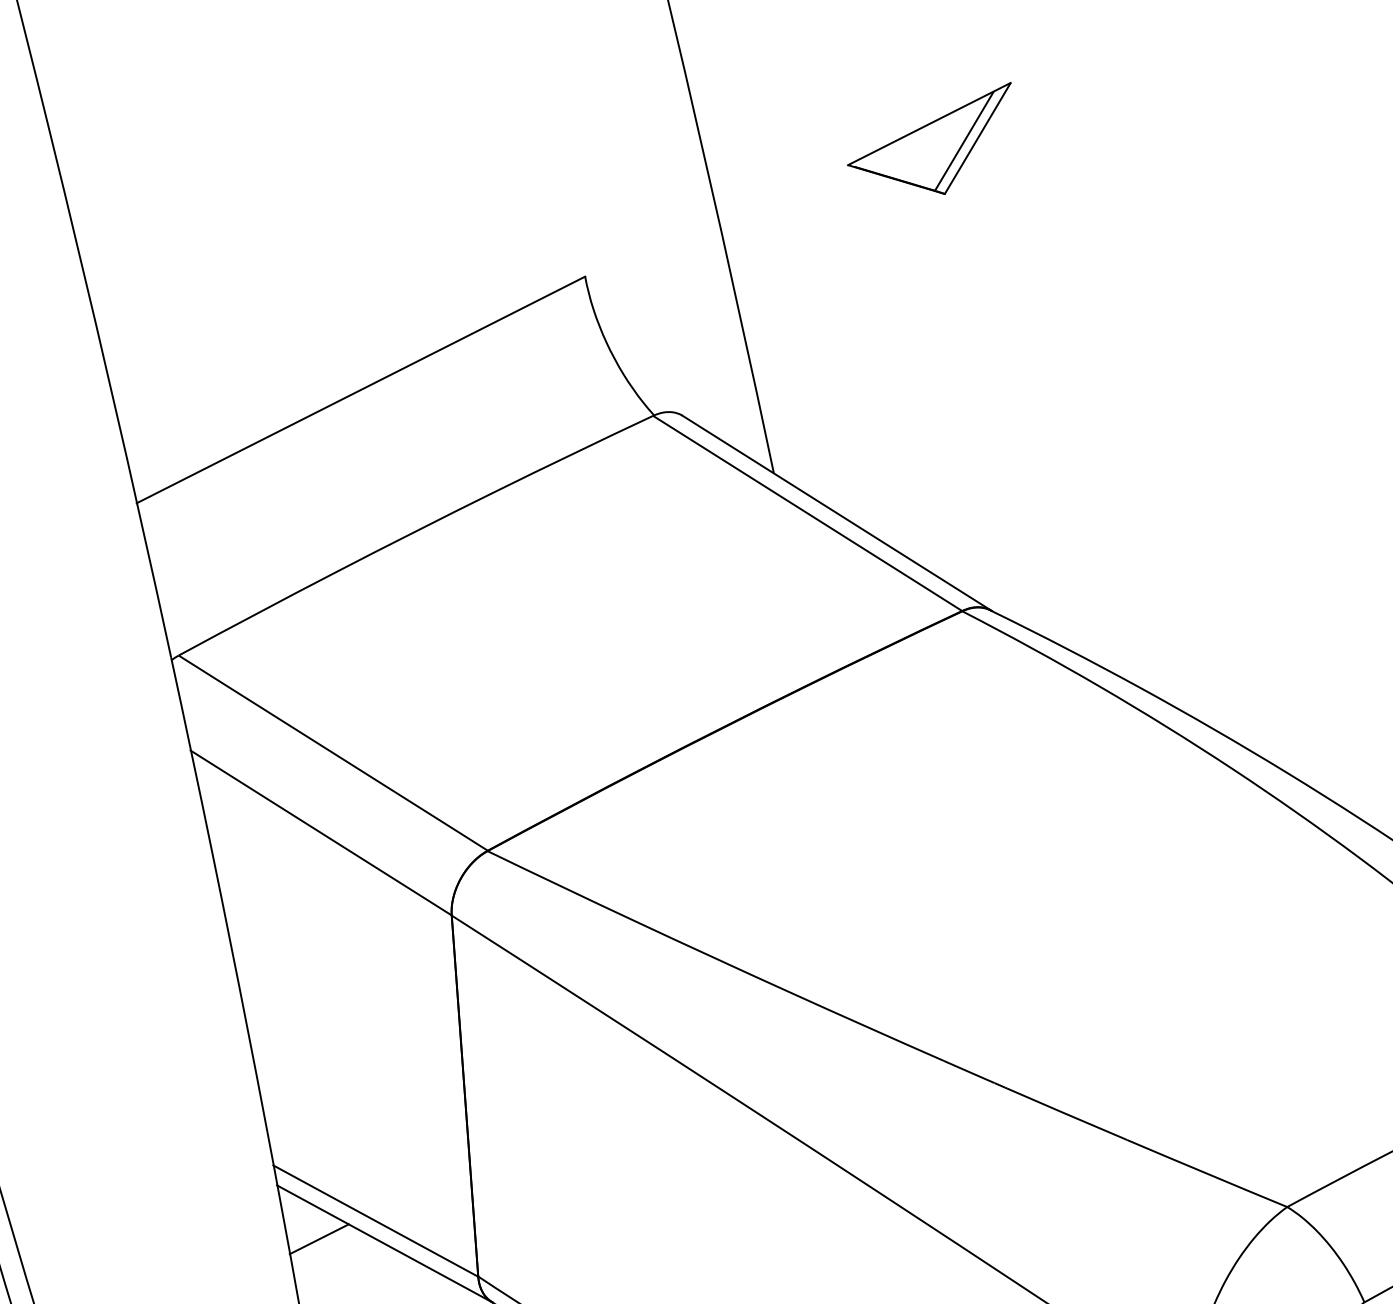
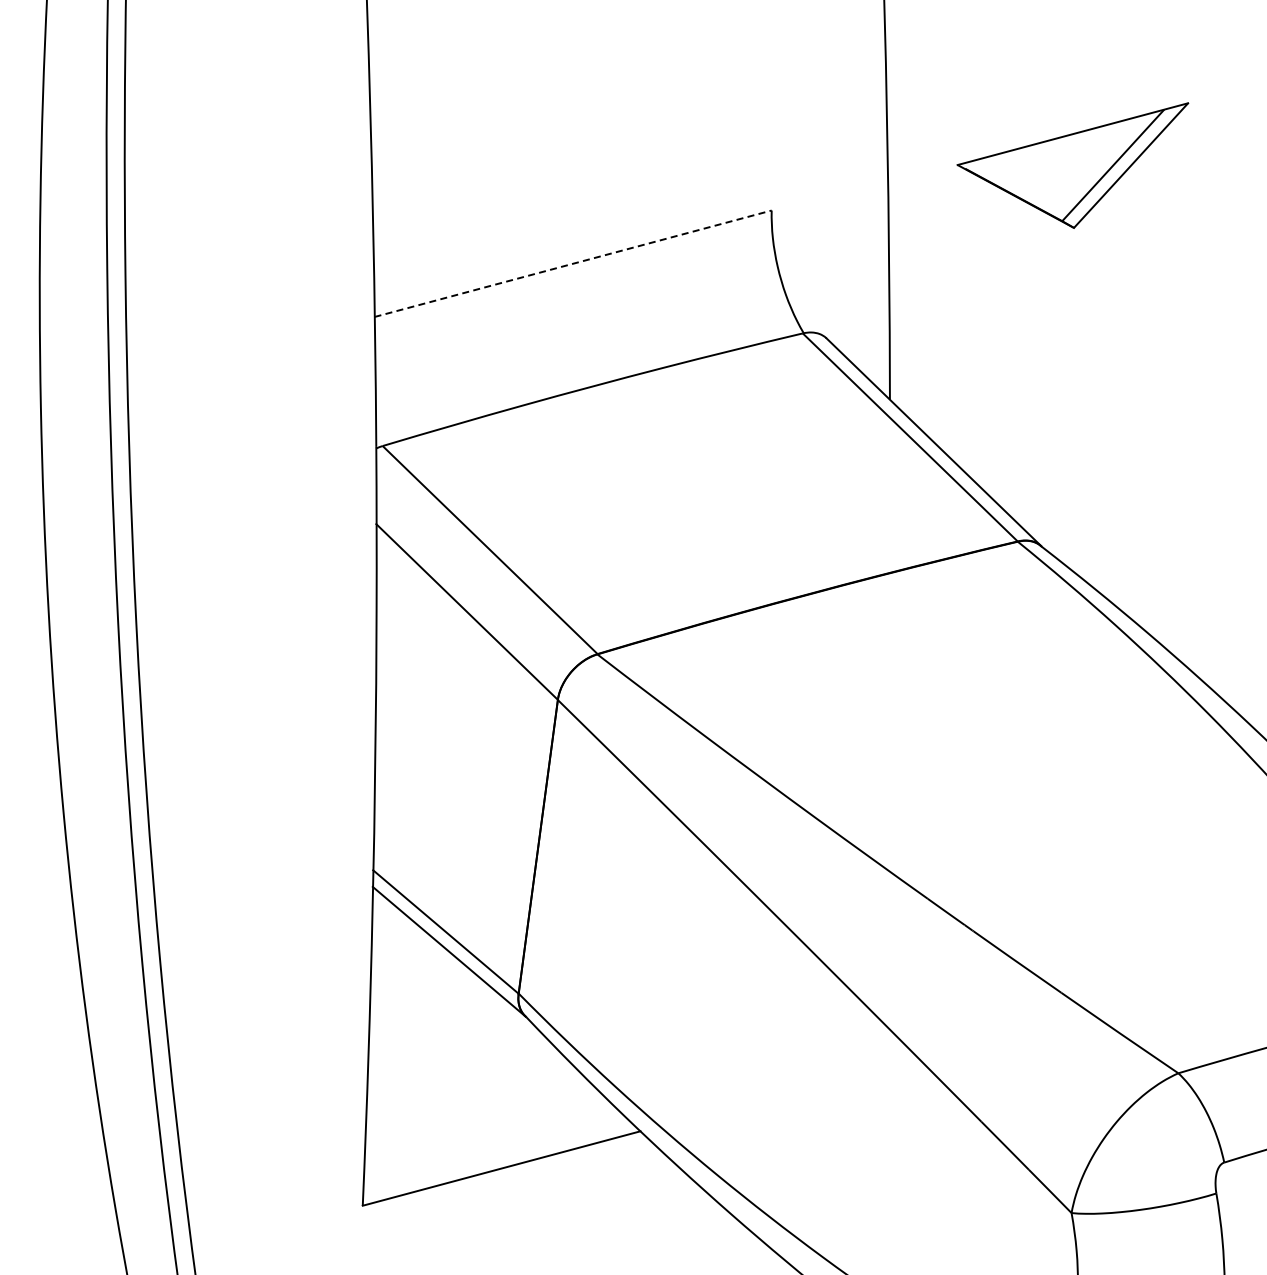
part: (933, 147) -> (1072, 165), size x1.6
line: (361, 389) -> (573, 263), solid -> dashed
line: (319, 1239) -> (397, 937), removed

